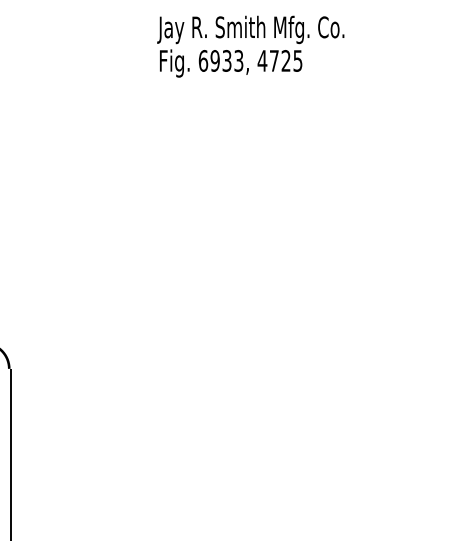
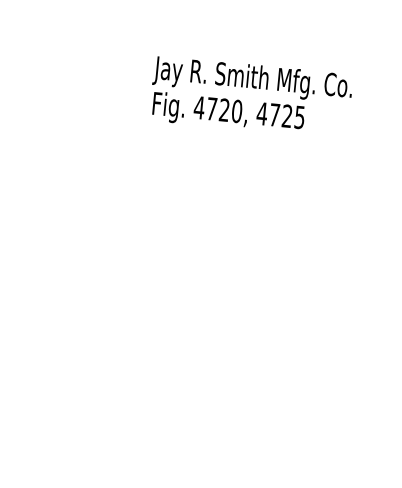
text: (220, 60) -> (217, 109), 6933, -> 4720,

